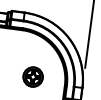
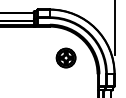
part: (32, 76) -> (65, 57), moved

